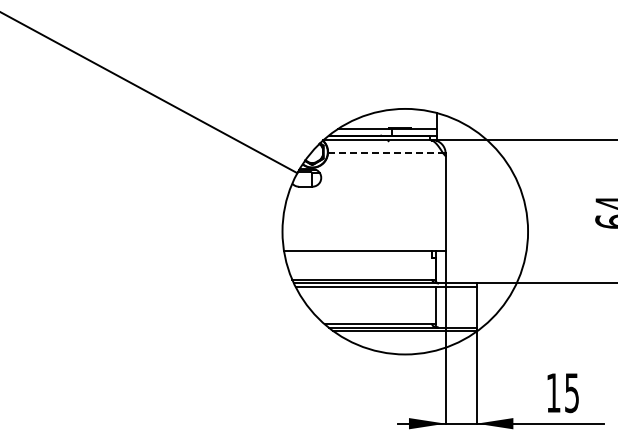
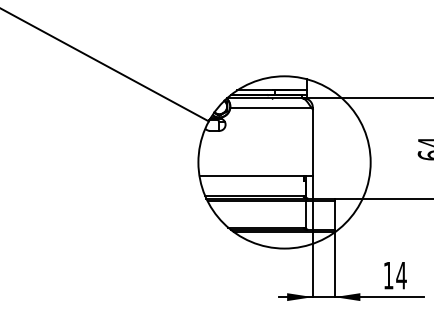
line: (385, 153) -> (270, 107), dashed -> solid
text: (571, 393) -> (401, 275), 15 -> 14

